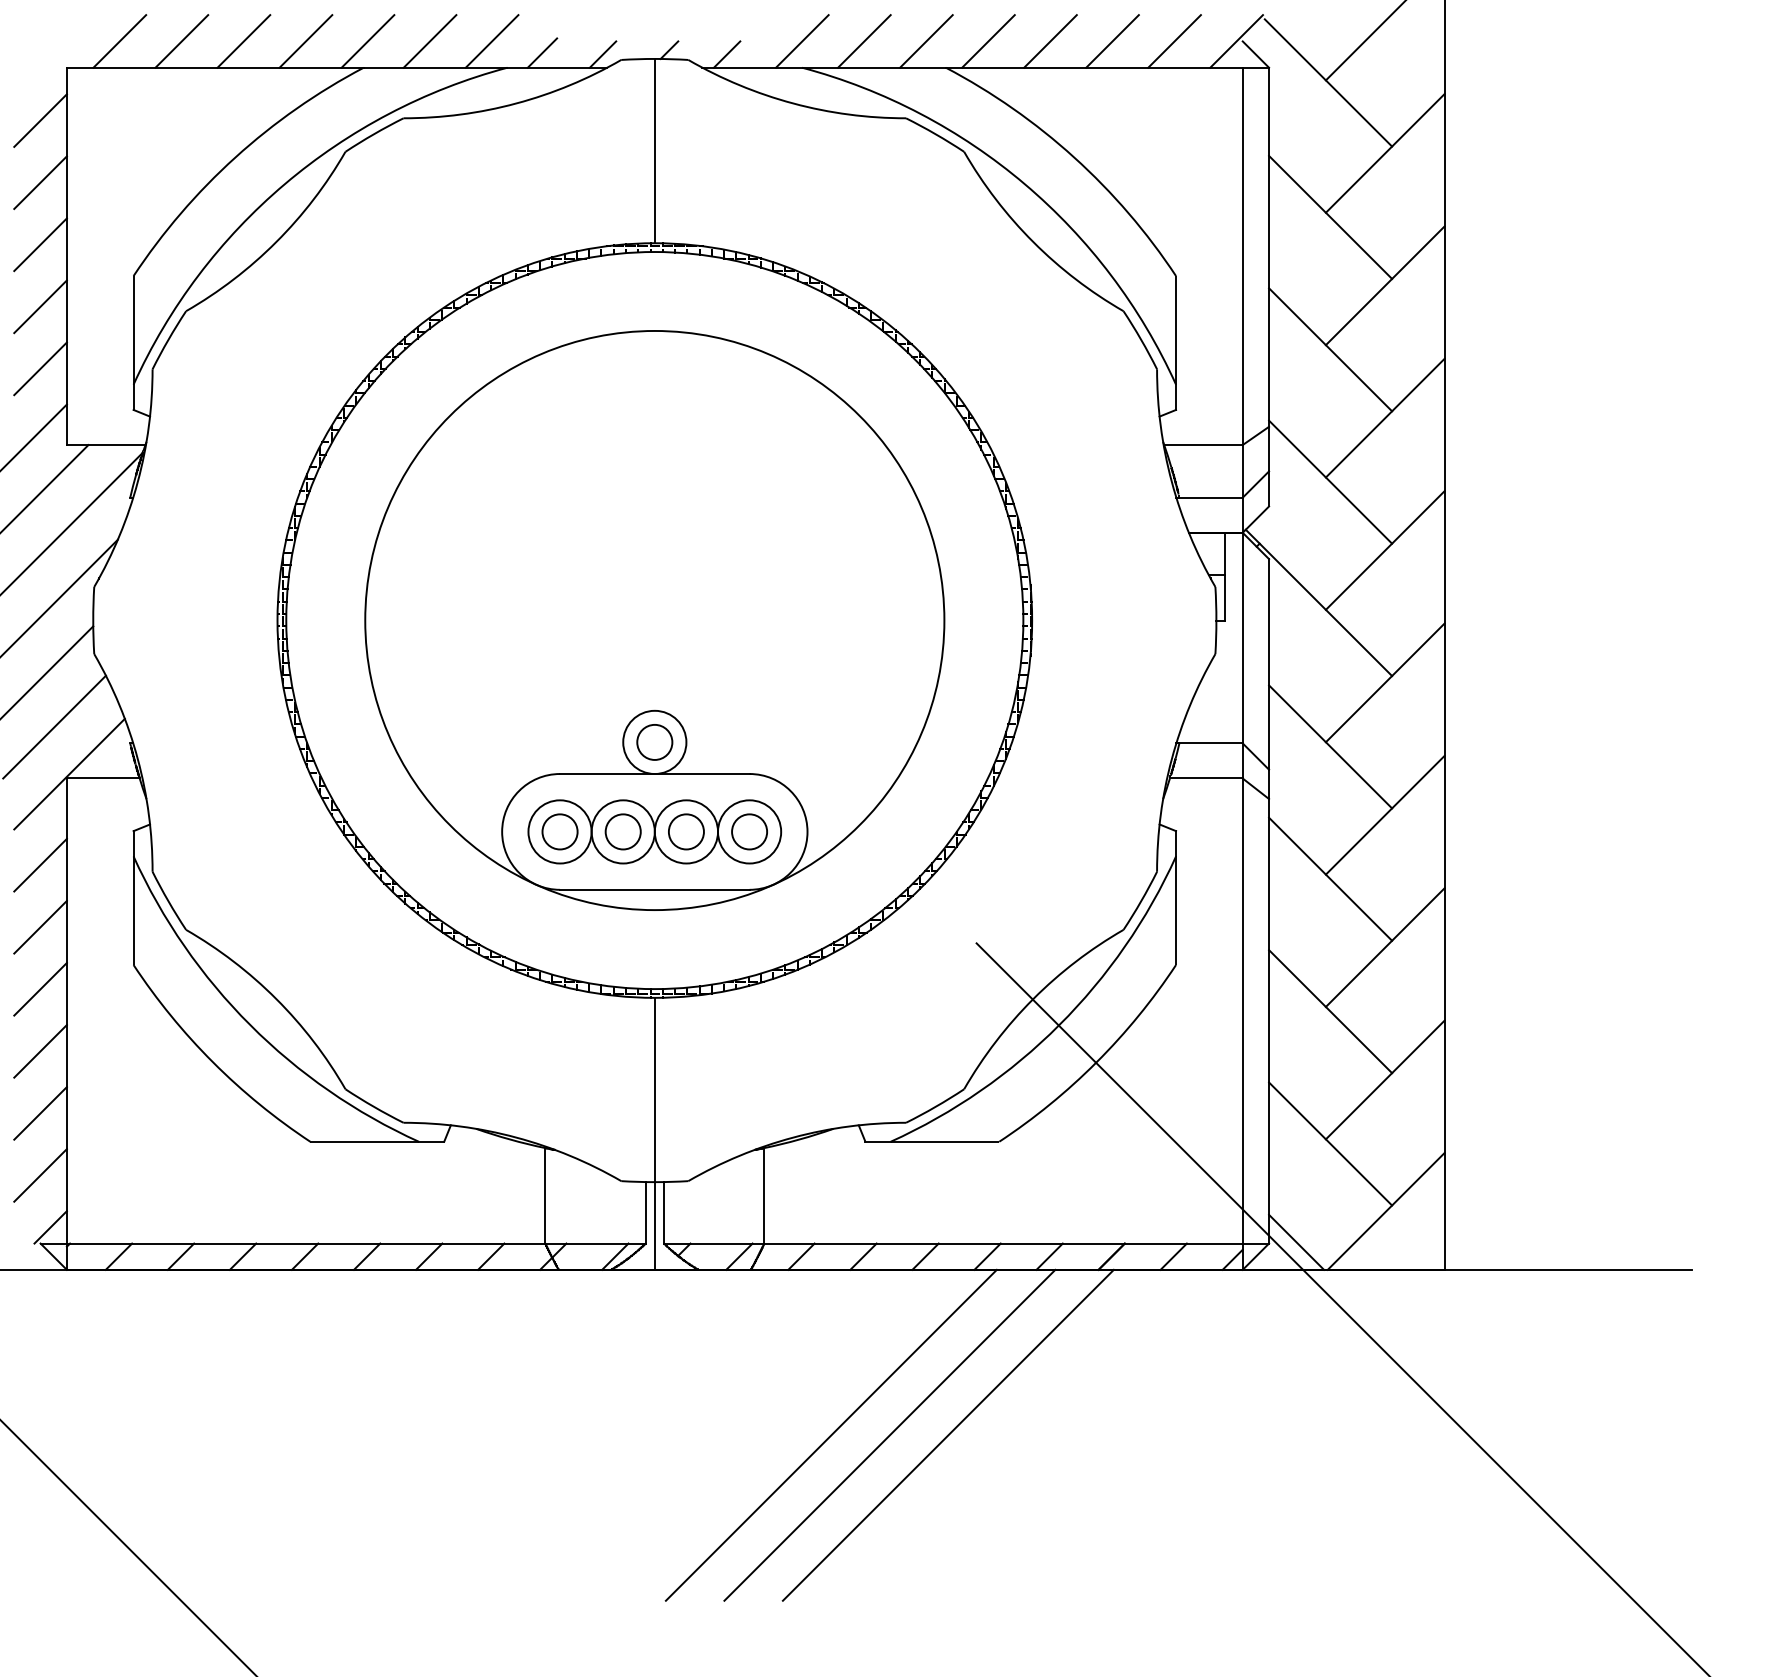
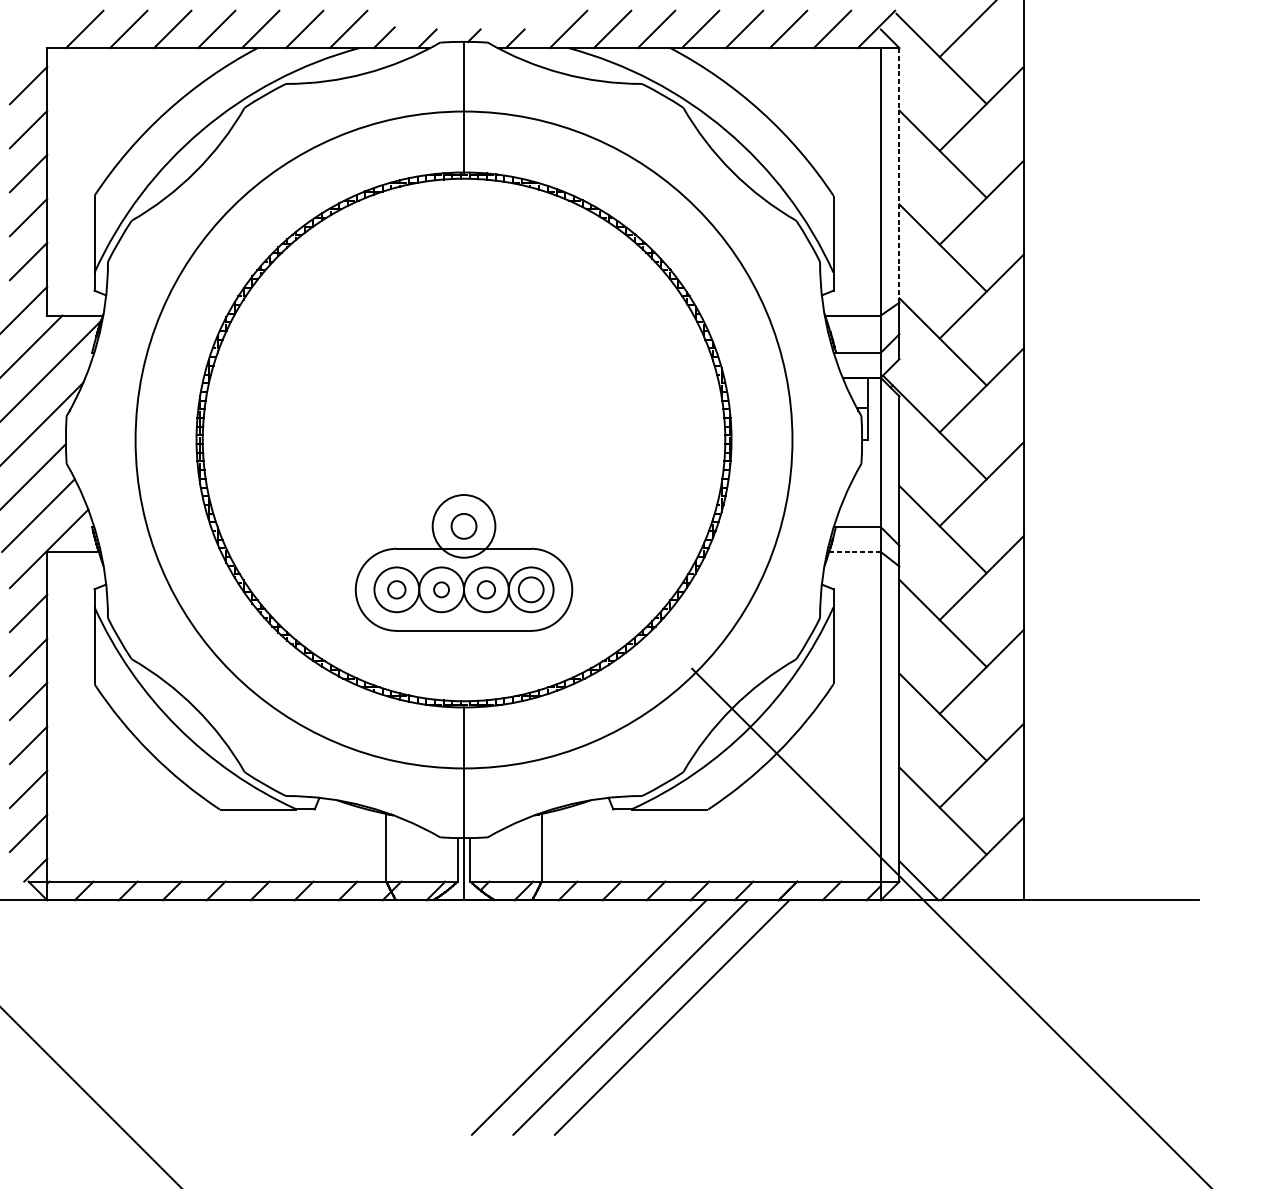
line: (1269, 247) -> (899, 175), solid -> dashed
circle: (654, 620) -> (463, 439), size x1.6
circle: (654, 742) -> (463, 526), size x1.4
line: (1205, 778) -> (854, 551), solid -> dashed
circle: (559, 831) -> (396, 589), size x0.7
circle: (622, 831) -> (441, 589), size x0.6
circle: (686, 831) -> (486, 589), size x0.7

